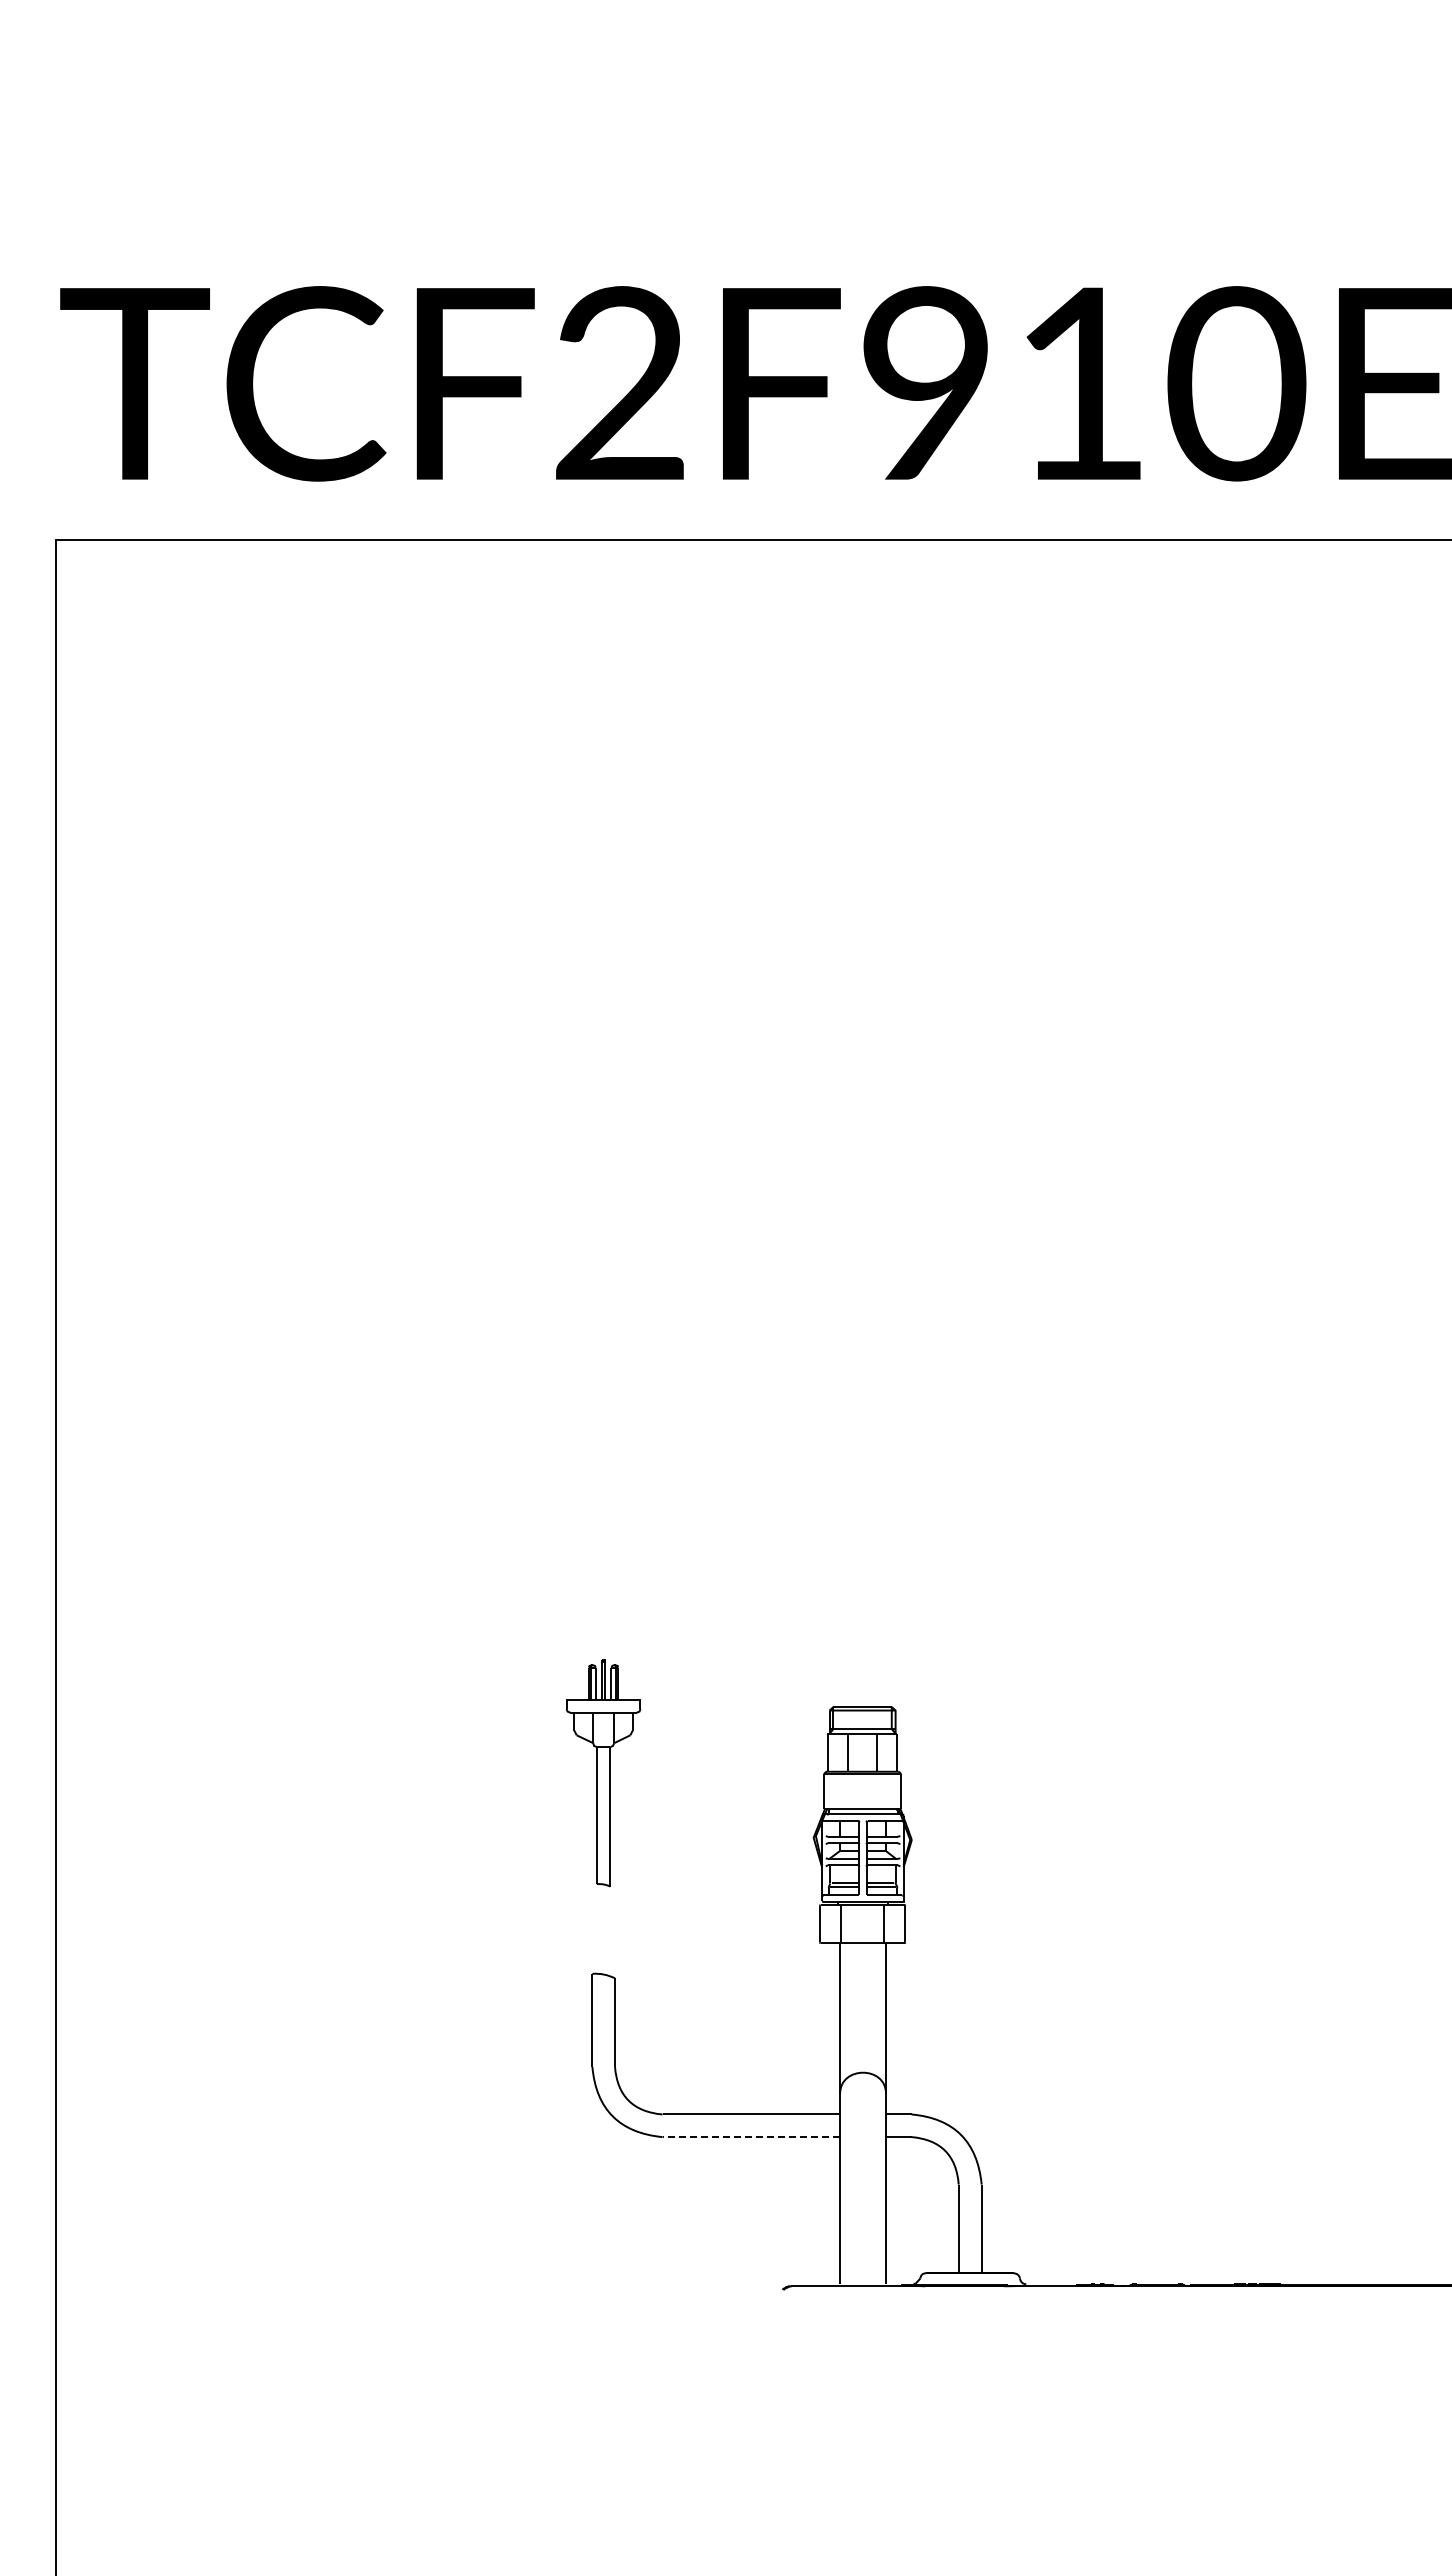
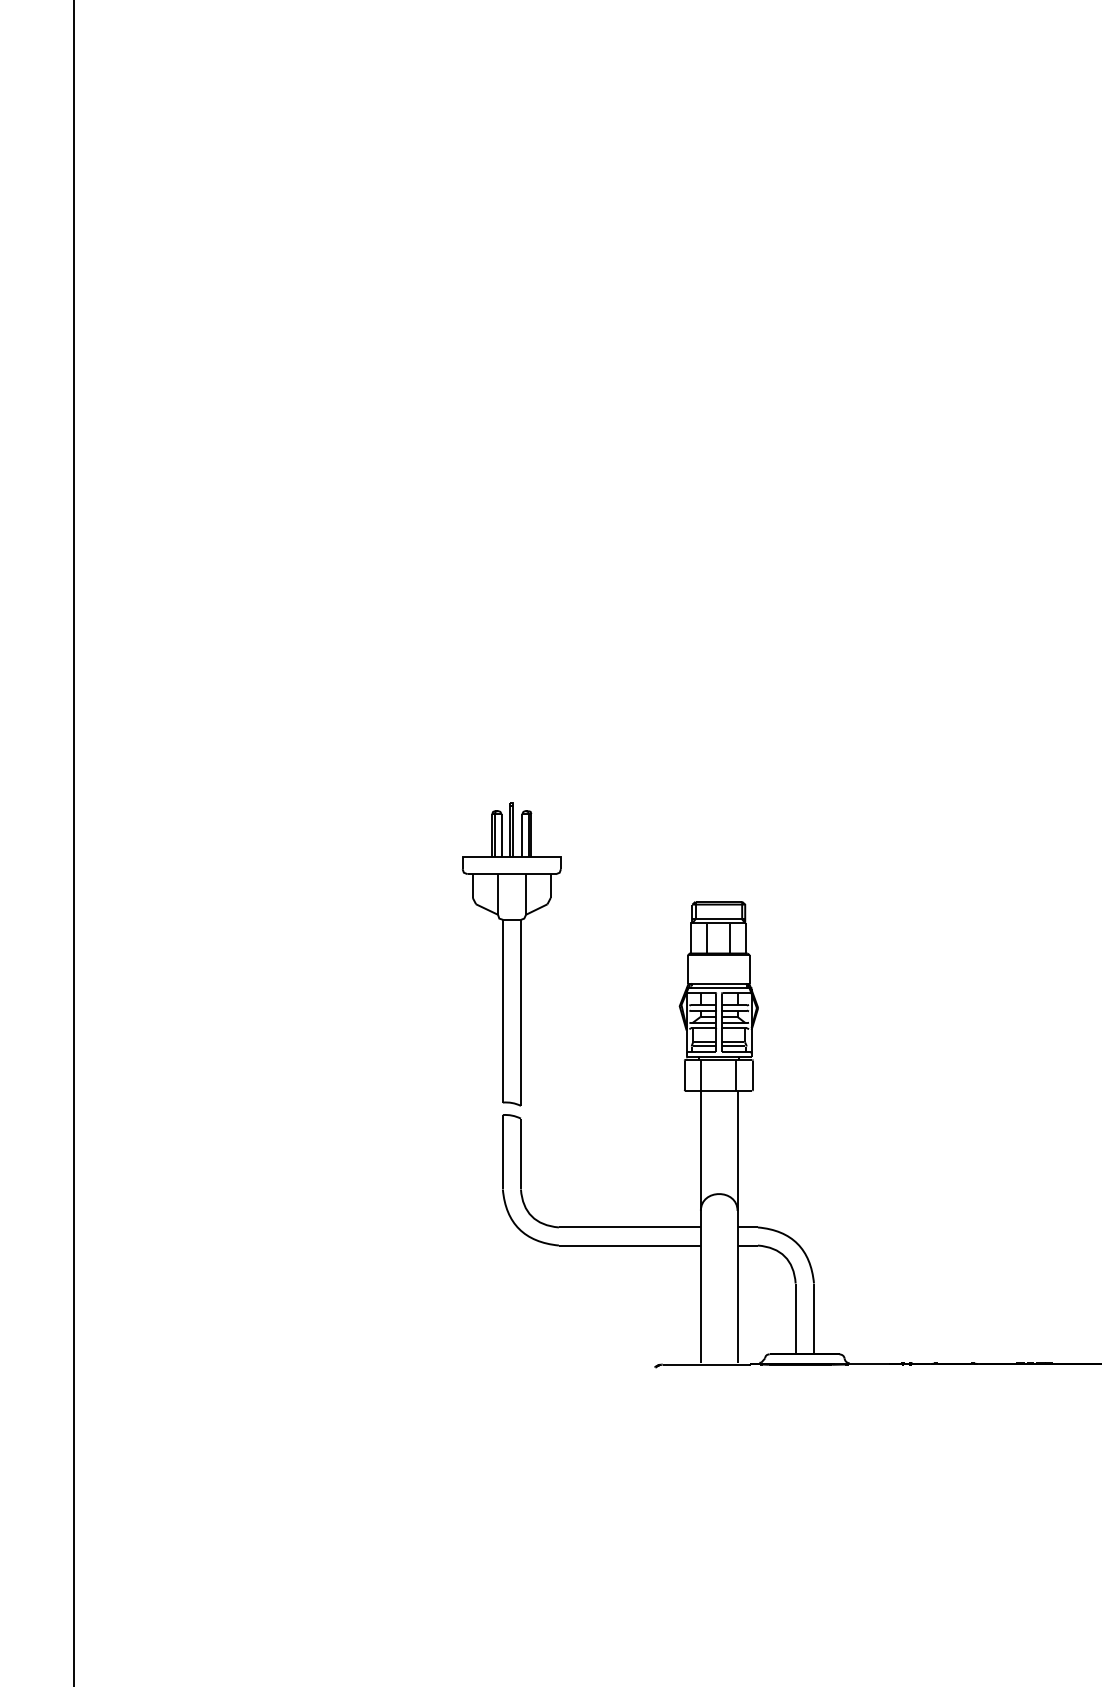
part: (603, 1772) -> (511, 954), size x1.67
line: (751, 2137) -> (630, 1245), dashed -> solid

